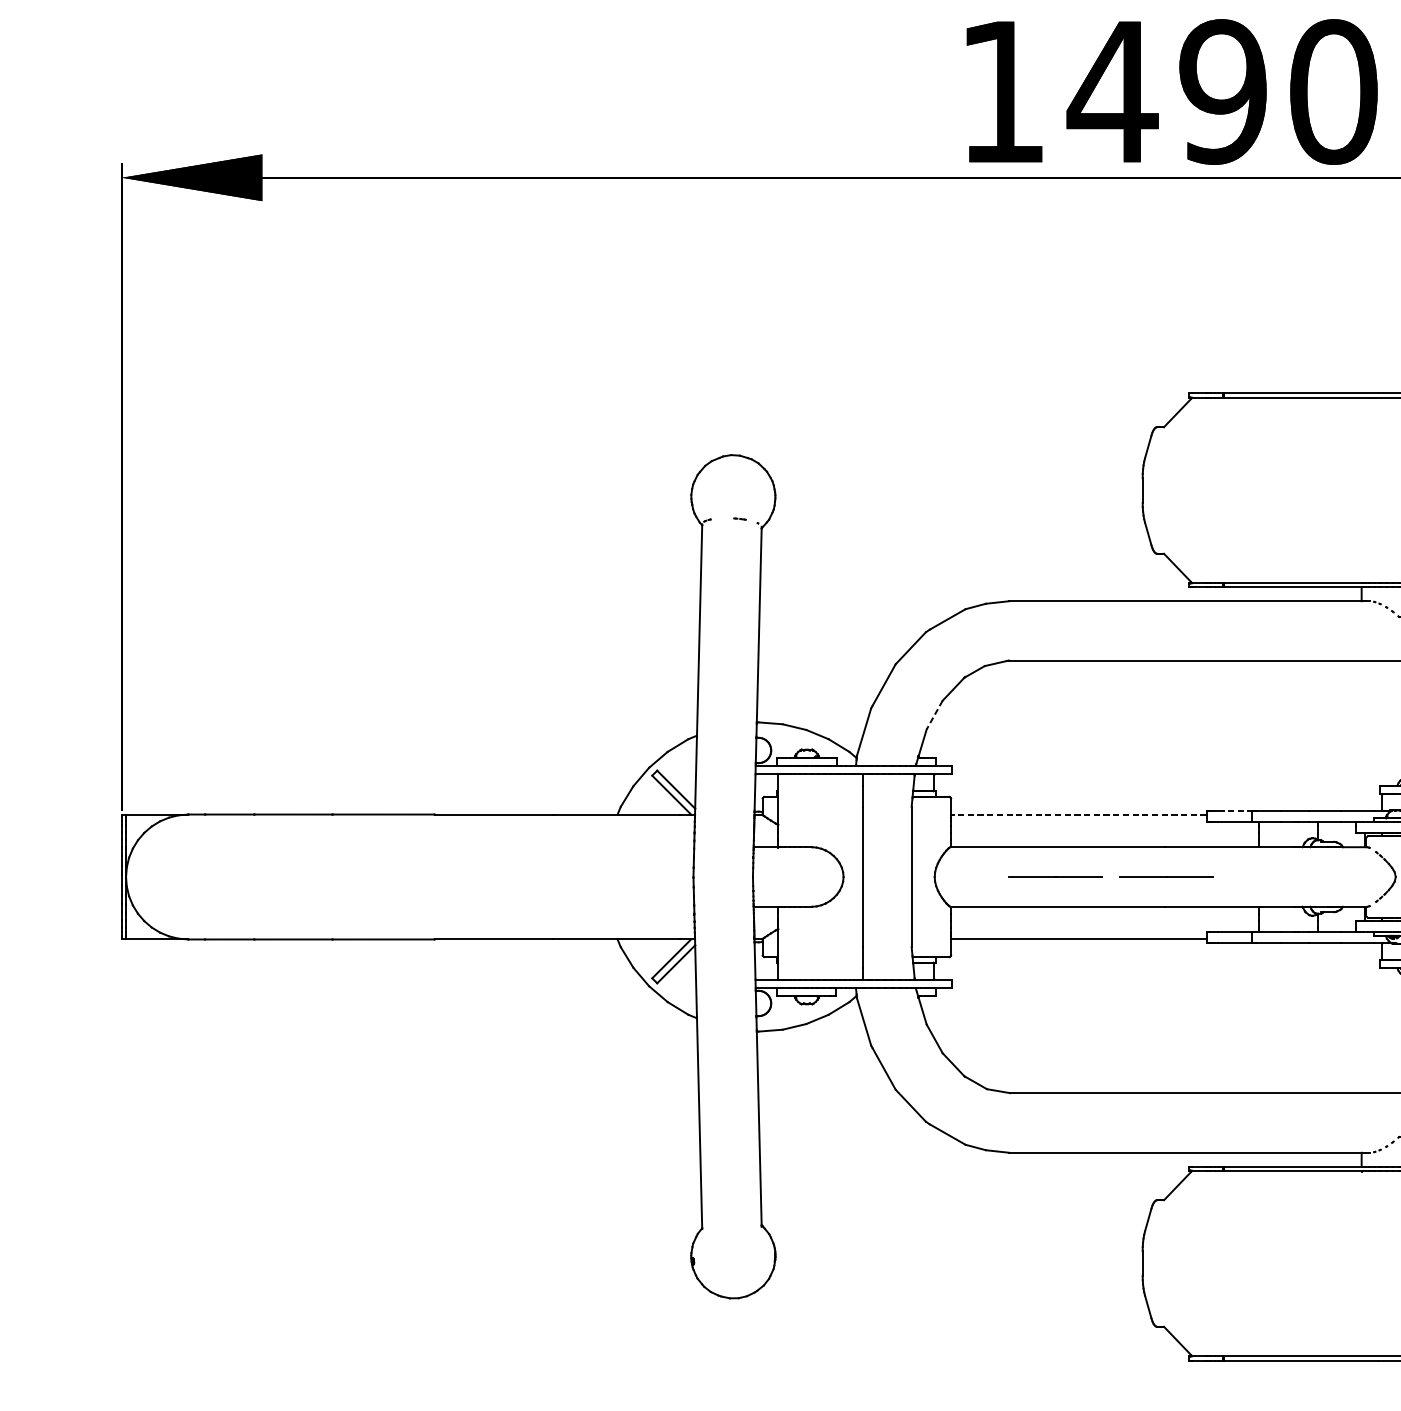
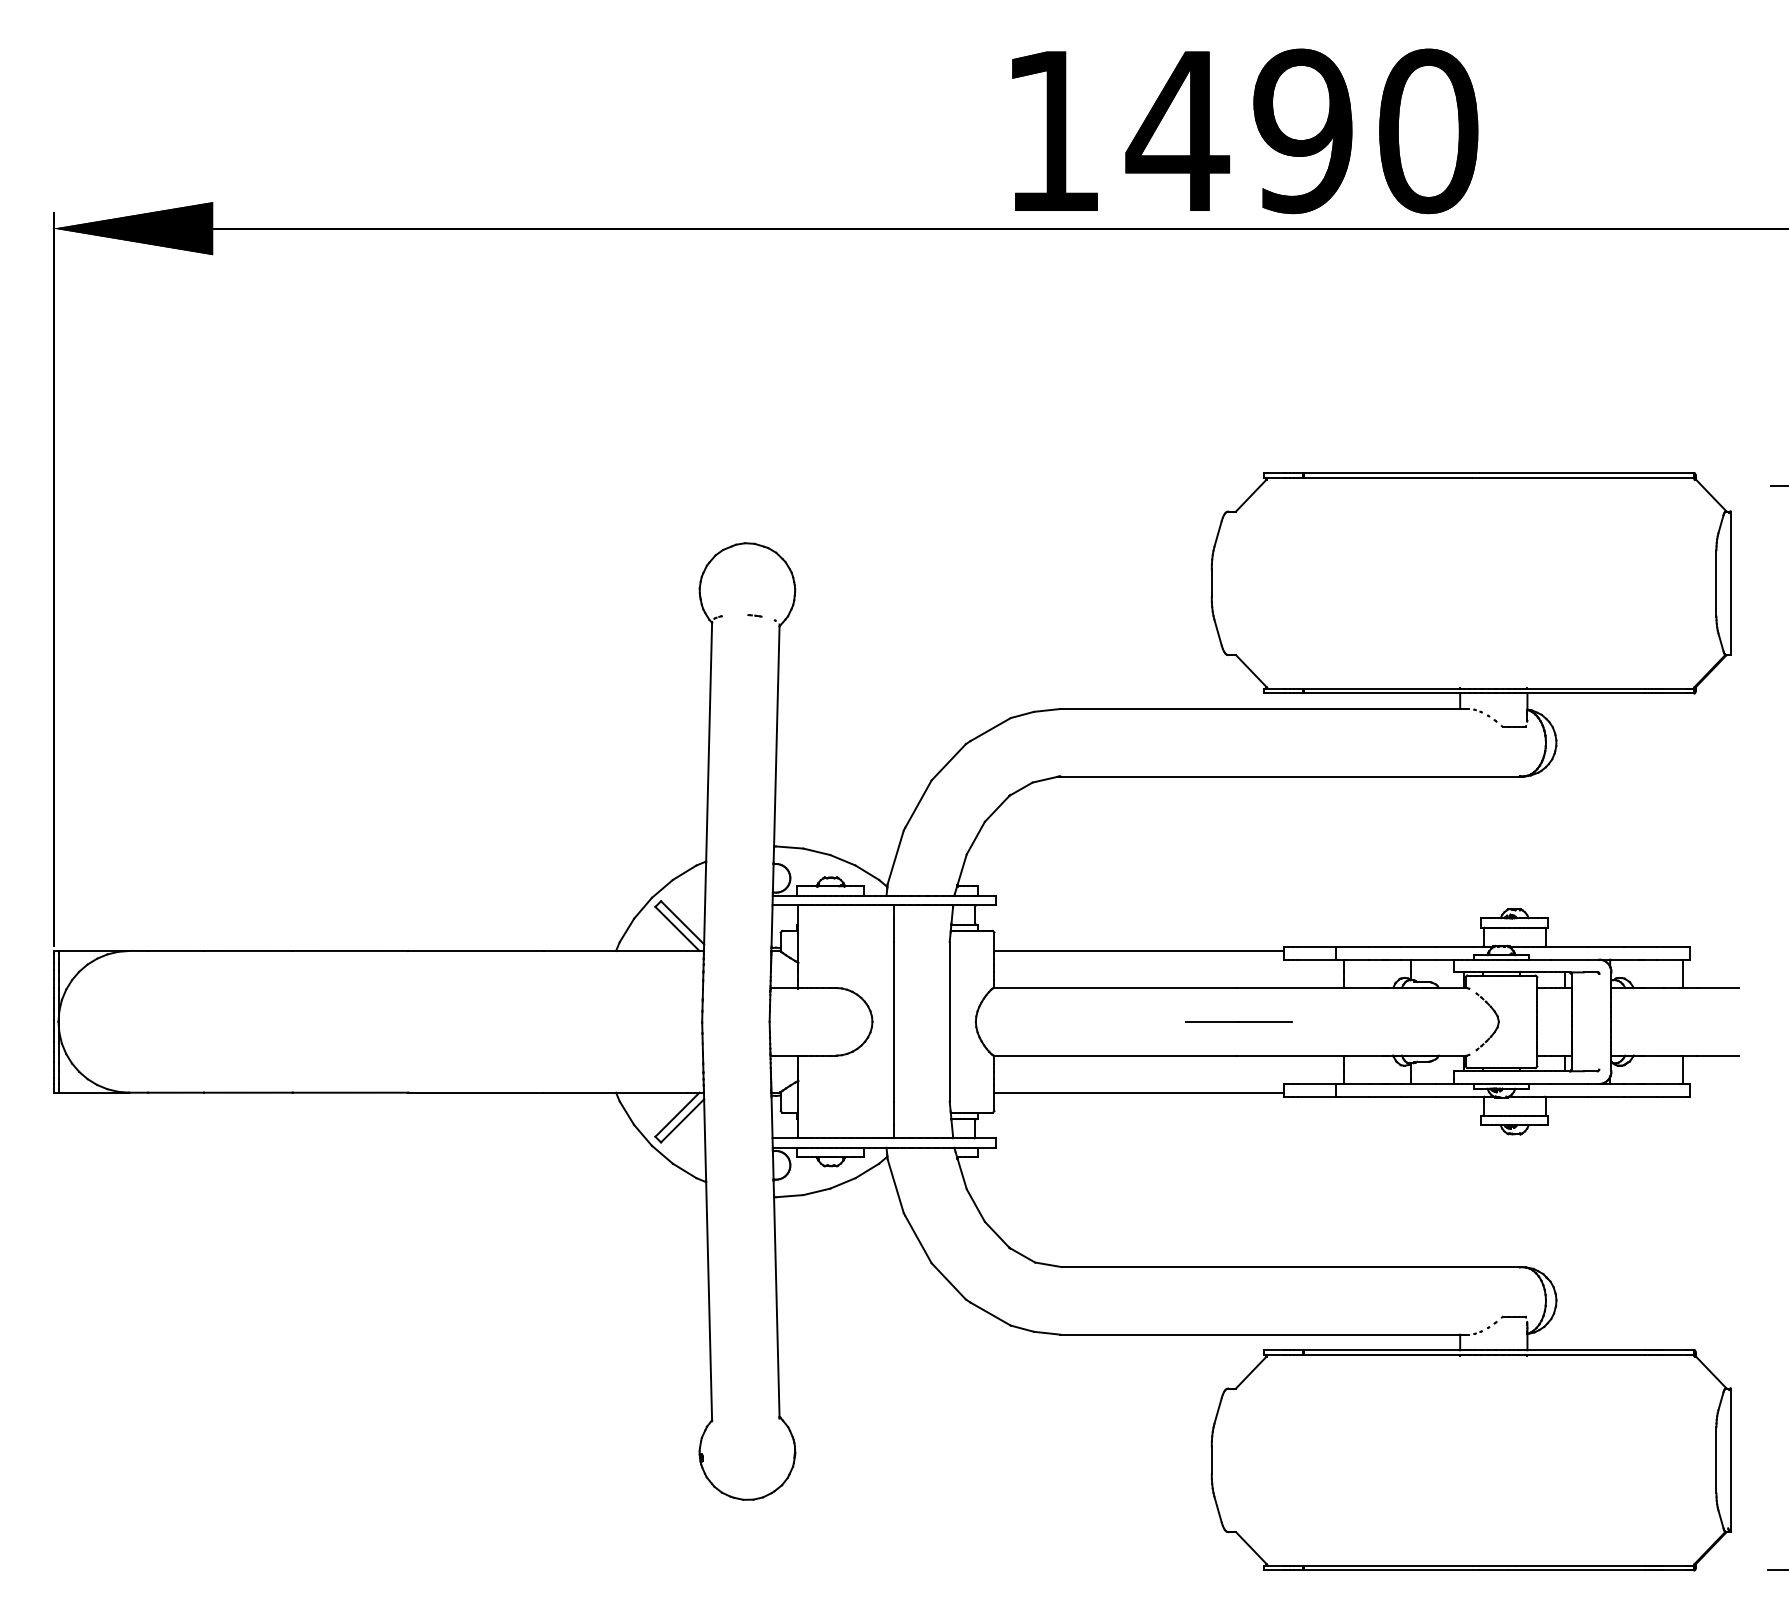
line: (934, 715) -> (975, 838), dashed -> solid
line: (1235, 810) -> (1317, 946), dashed -> solid
line: (1078, 814) -> (1139, 950), dashed -> solid
line: (1055, 876) -> (1112, 1021), removed

